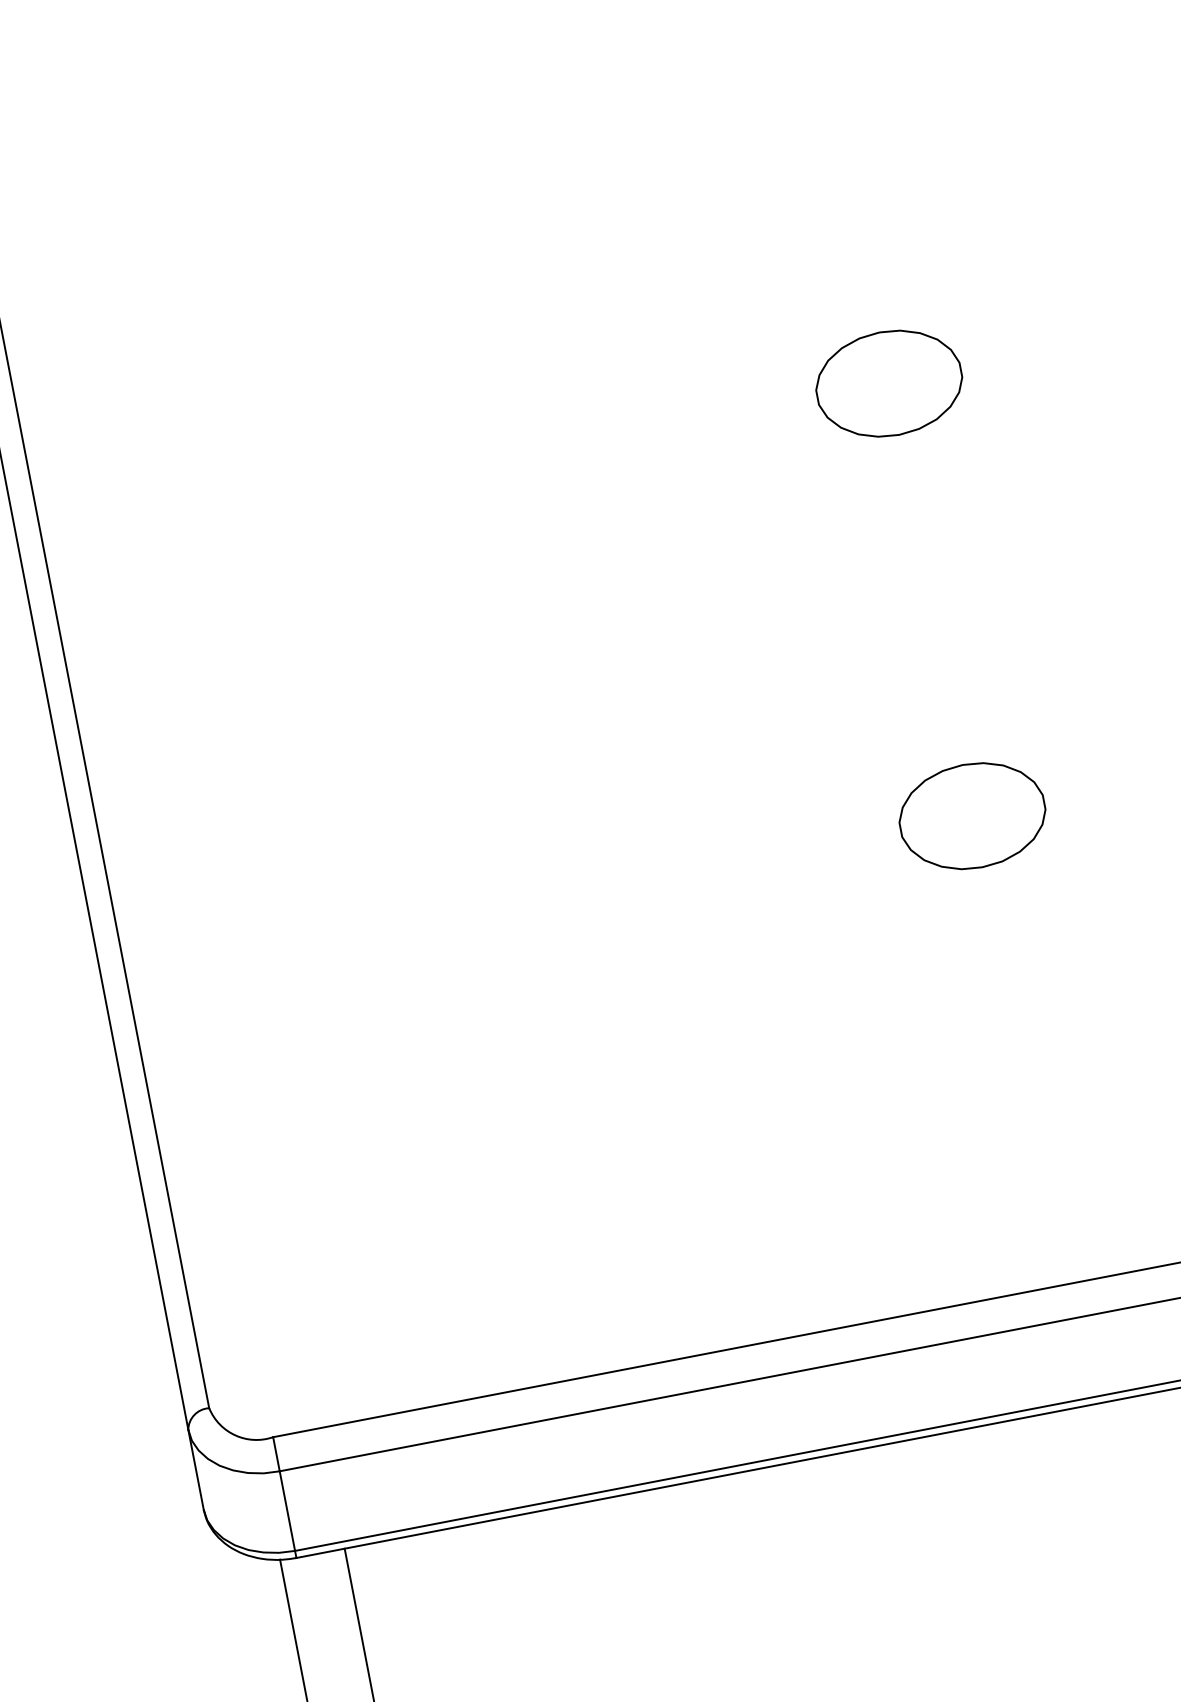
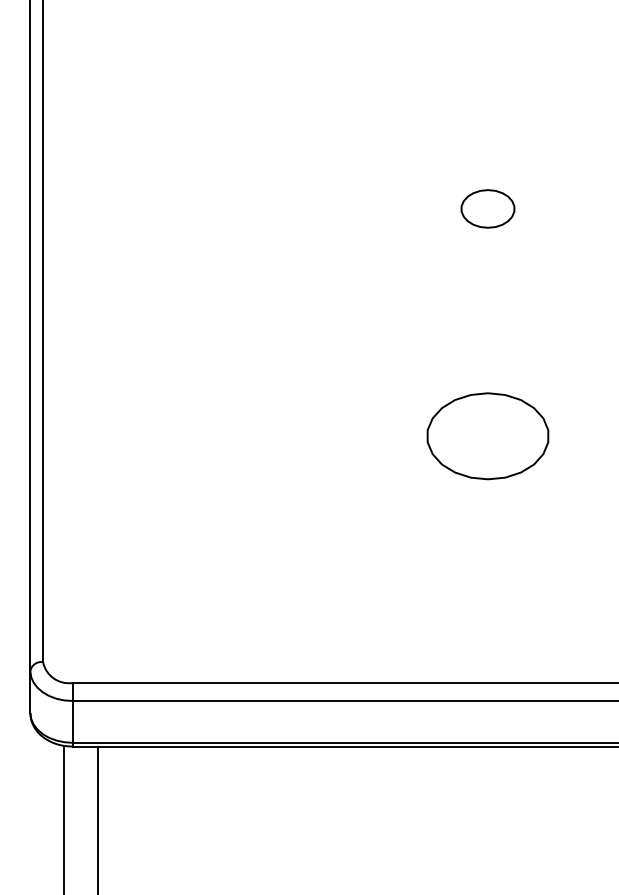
part: (888, 383) -> (487, 208), size x0.7
part: (971, 816) -> (487, 436), size x1.6

